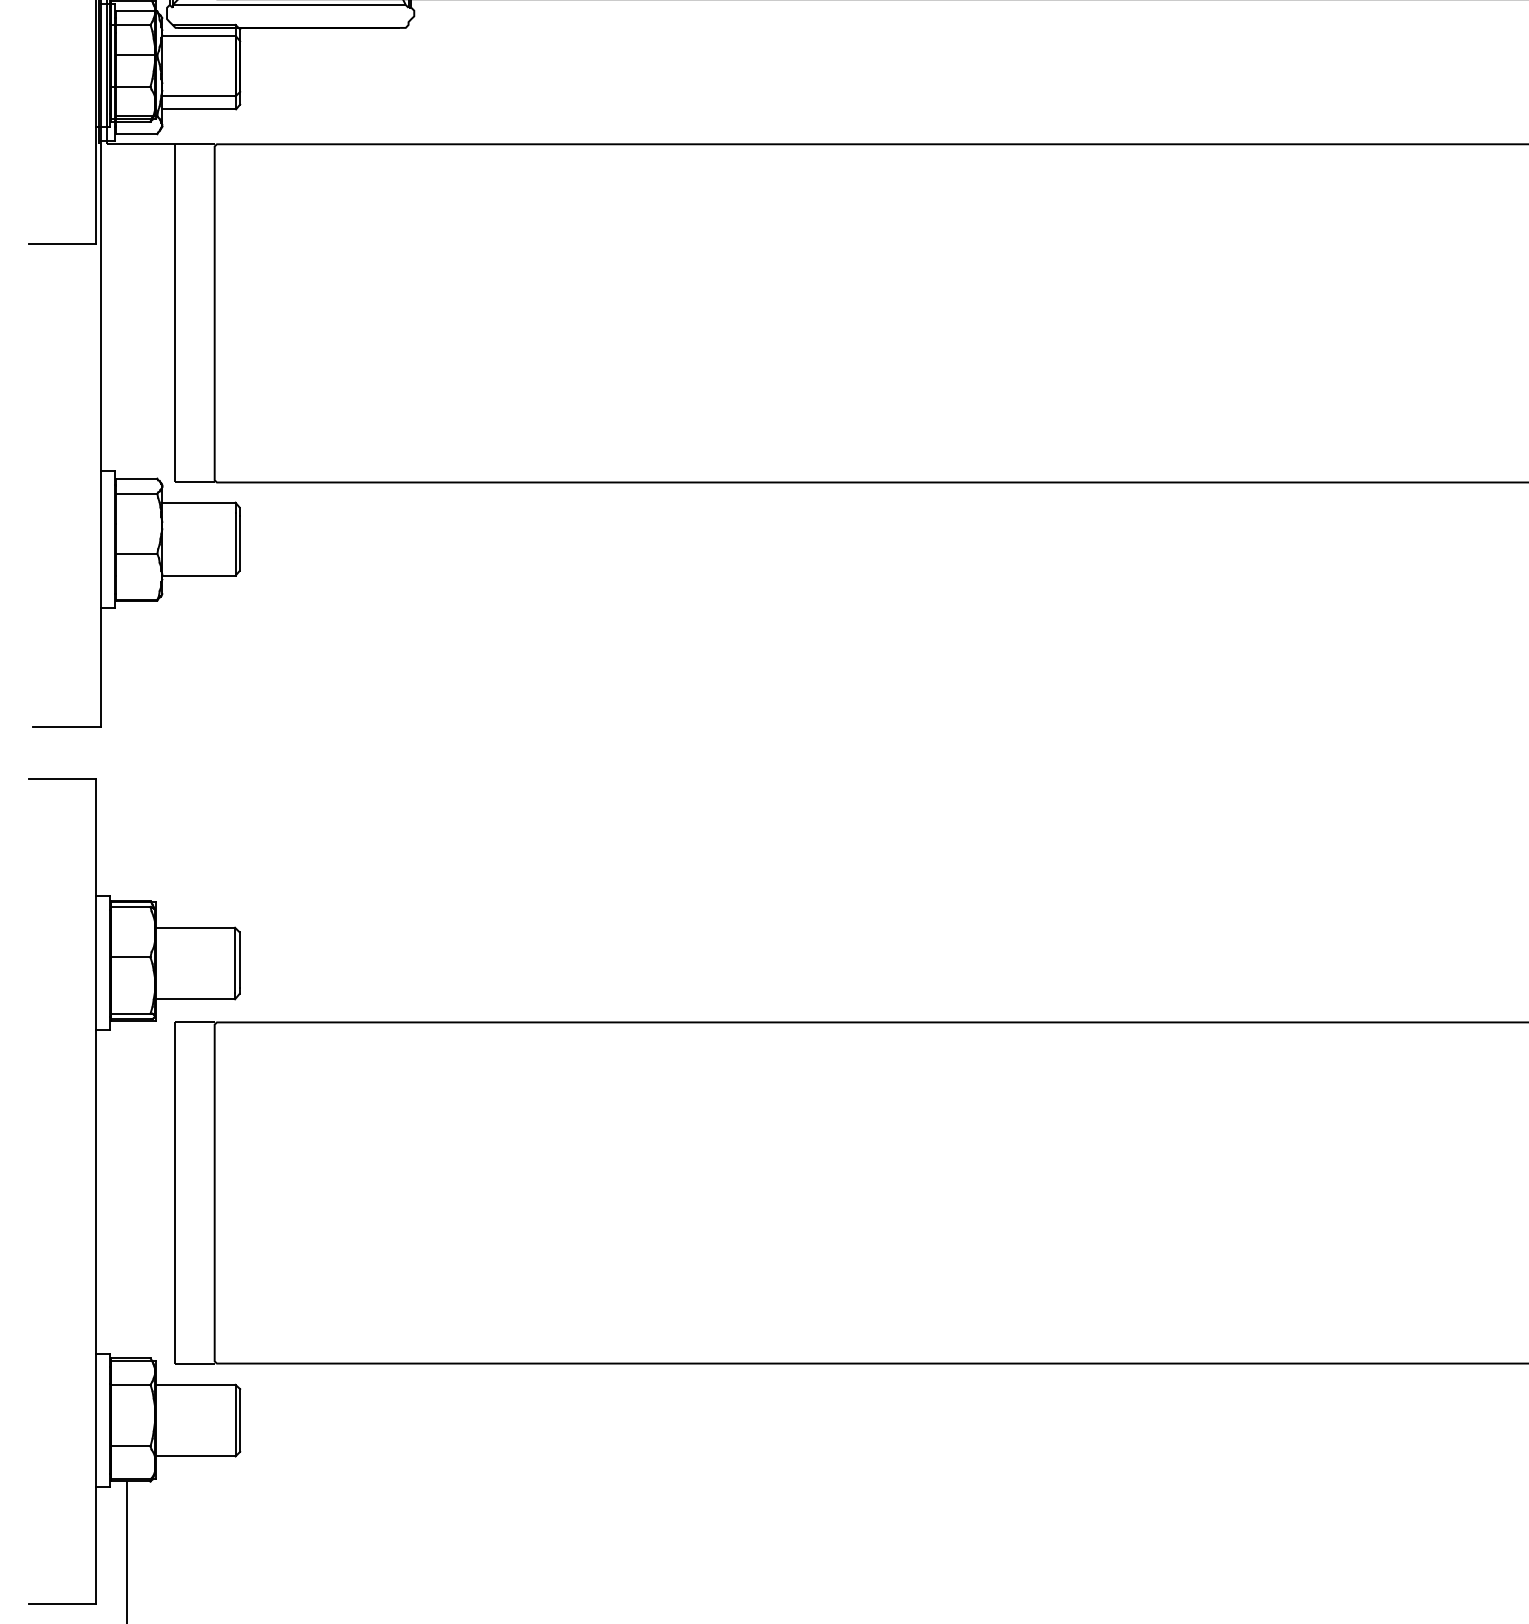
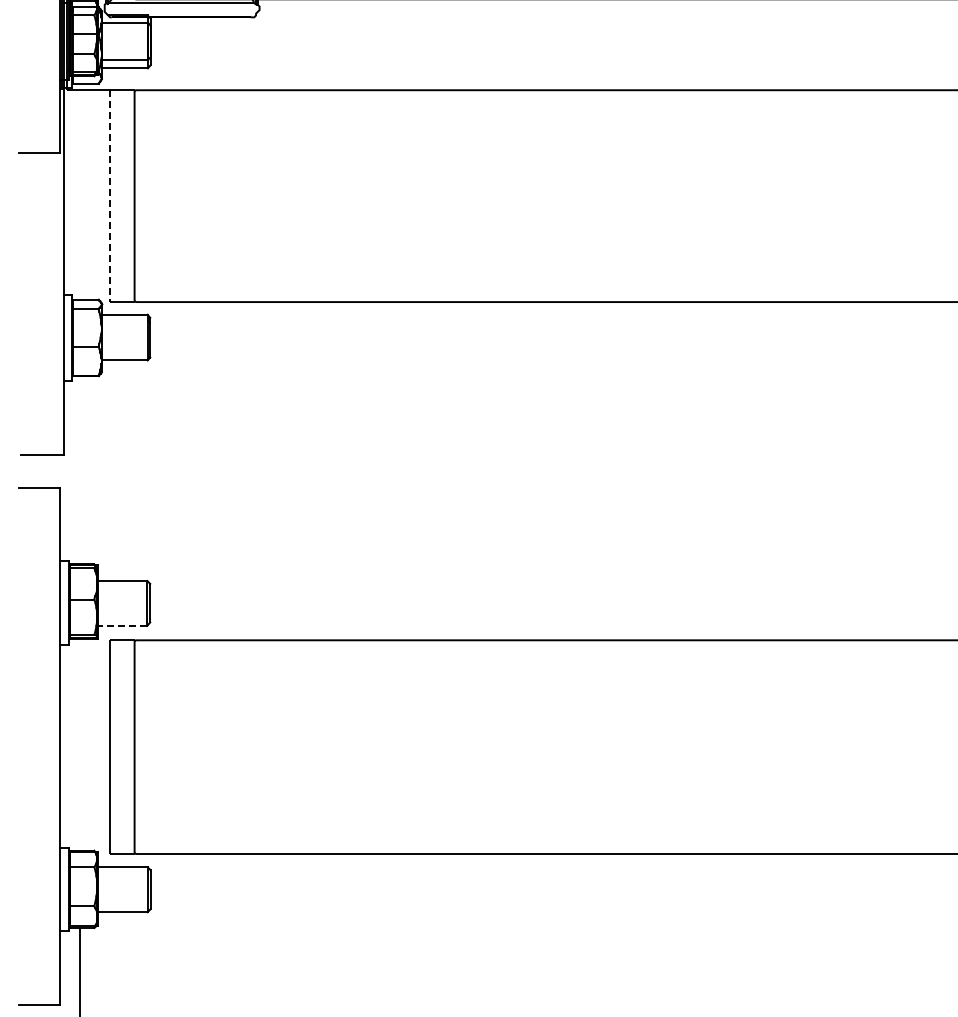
line: (174, 313) -> (109, 196), solid -> dashed
line: (195, 998) -> (122, 625), solid -> dashed

